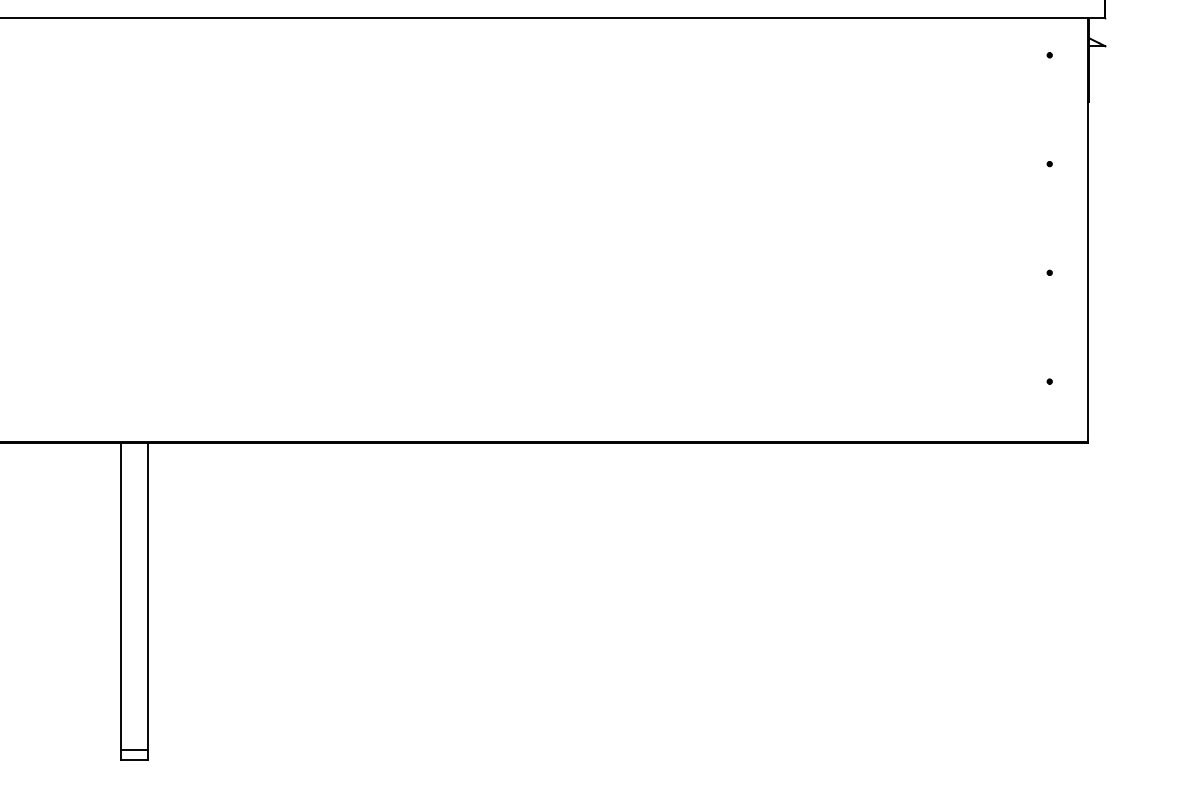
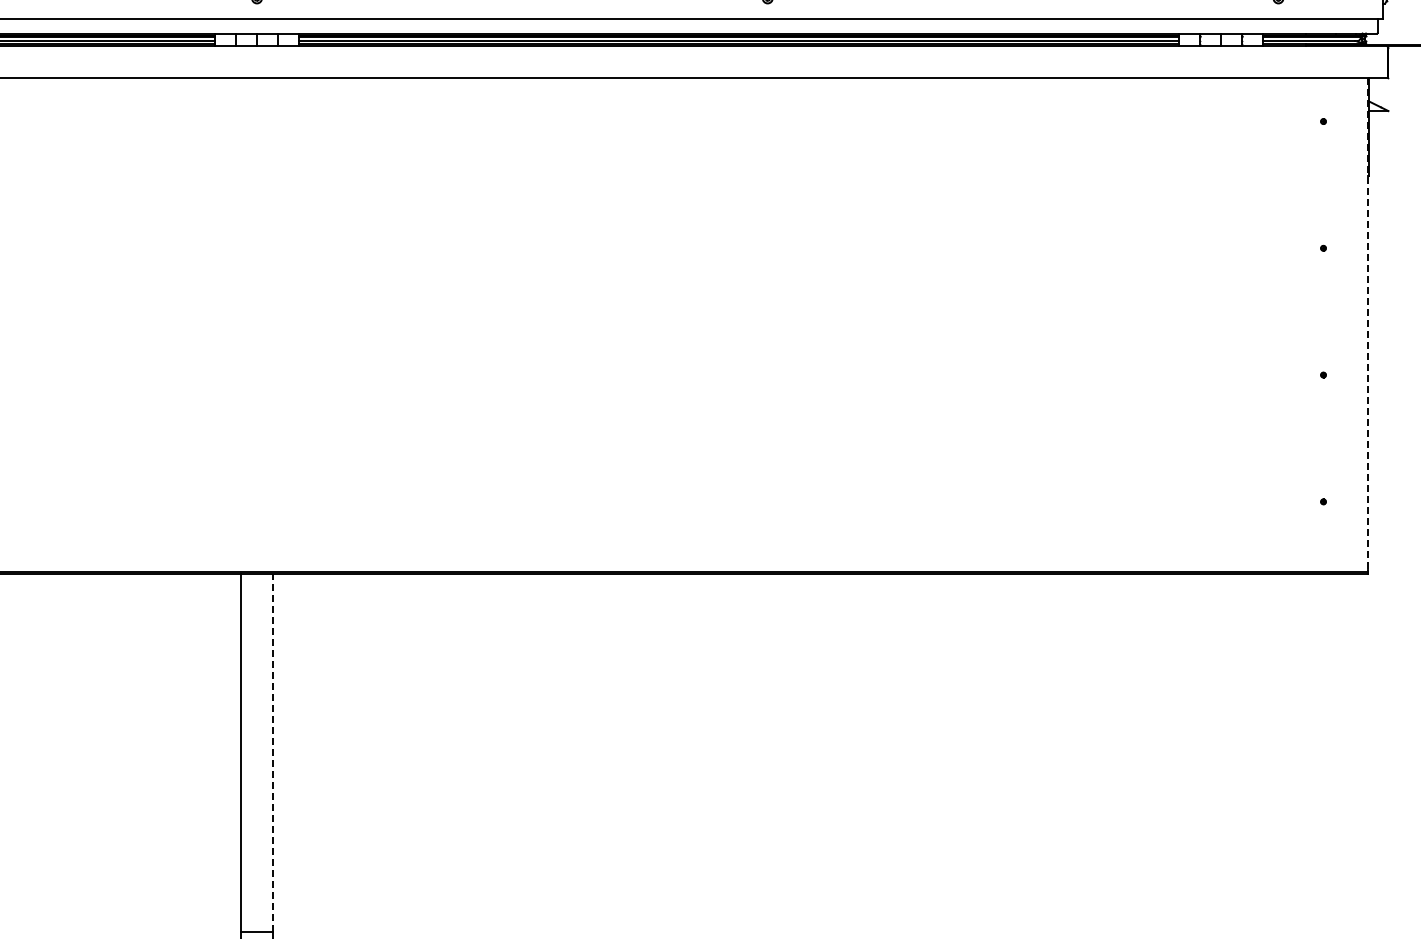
line: (1087, 229) -> (1367, 324), solid -> dashed
line: (147, 596) -> (272, 752), solid -> dashed

